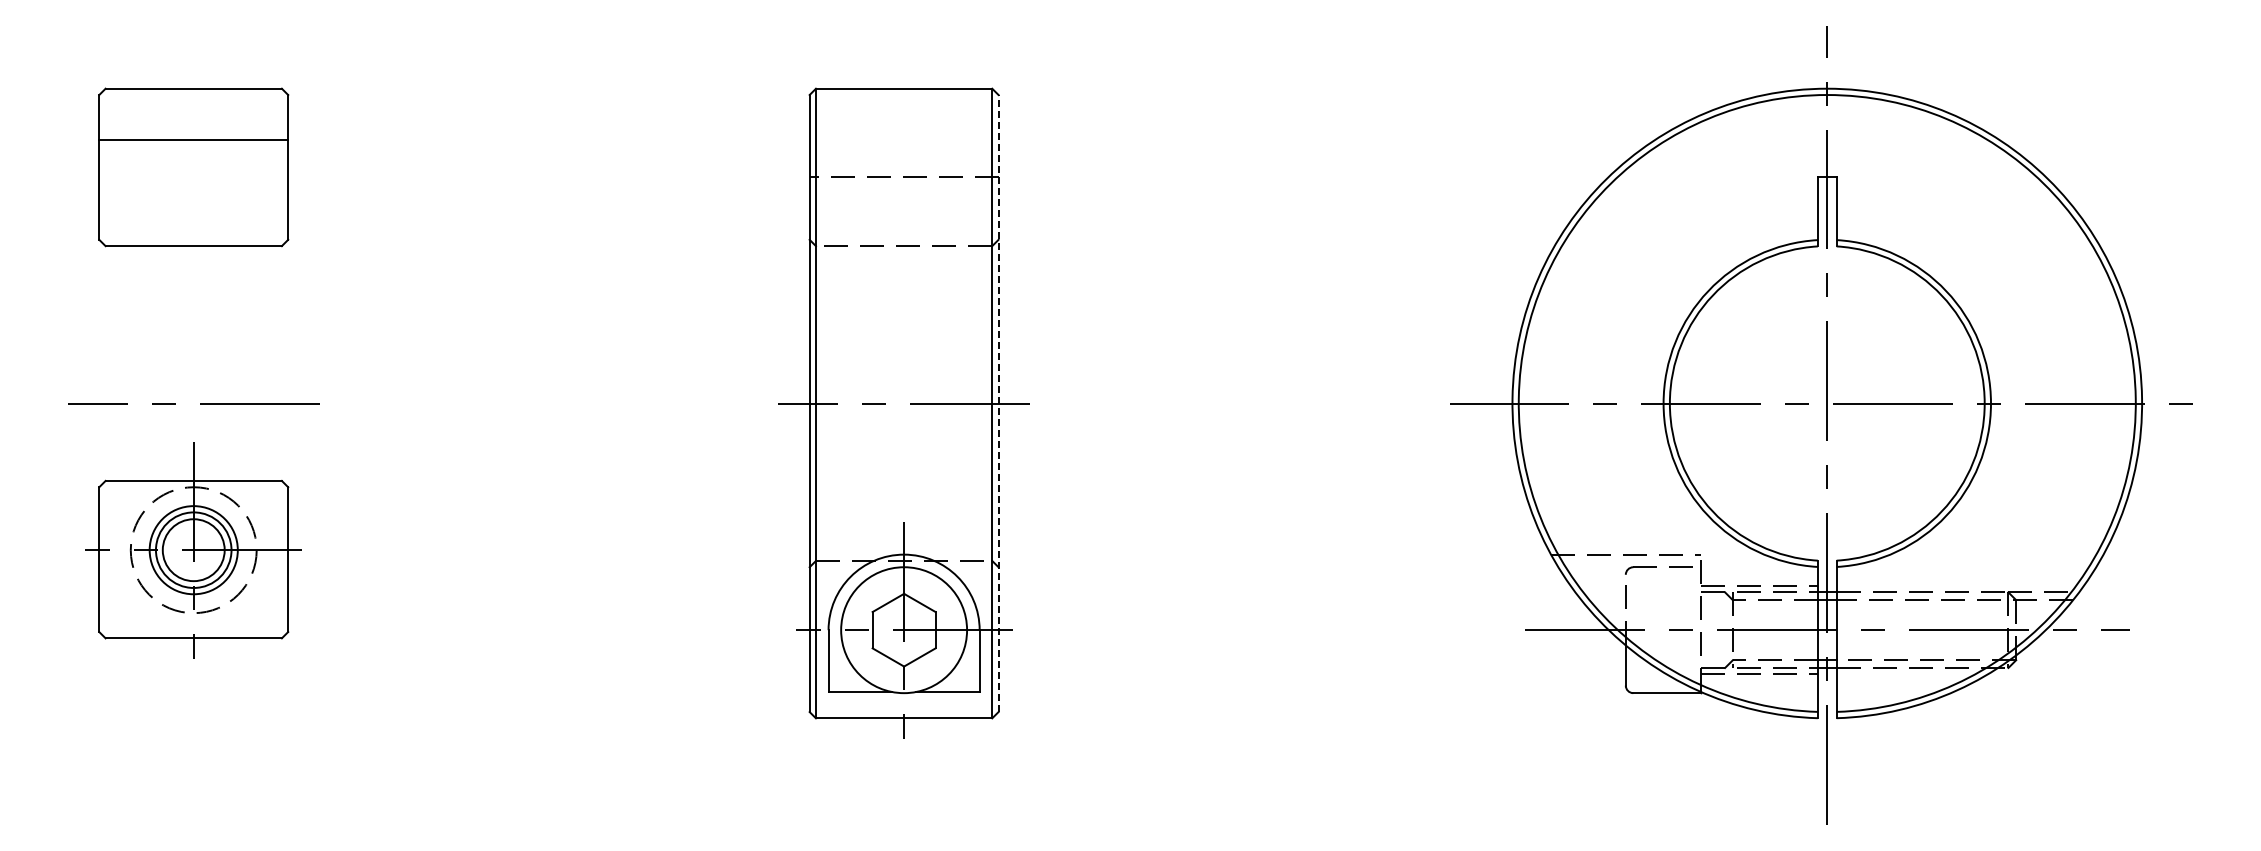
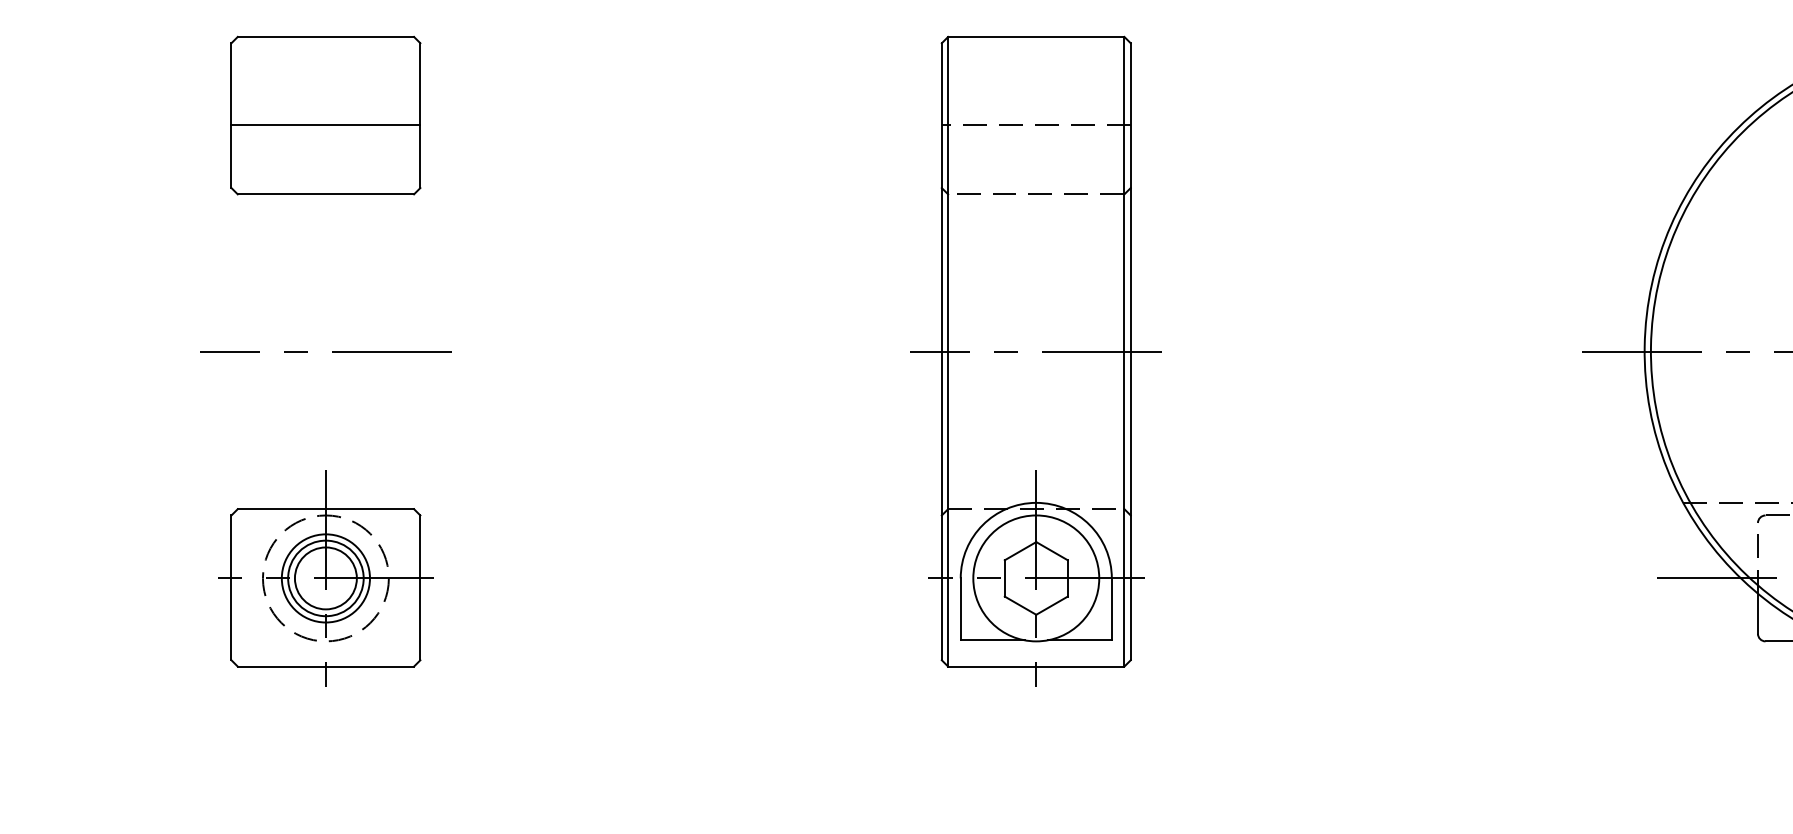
line: (193, 139) -> (325, 124), moved
line: (998, 403) -> (1130, 351), dashed -> solid
part: (193, 550) -> (325, 578), moved

